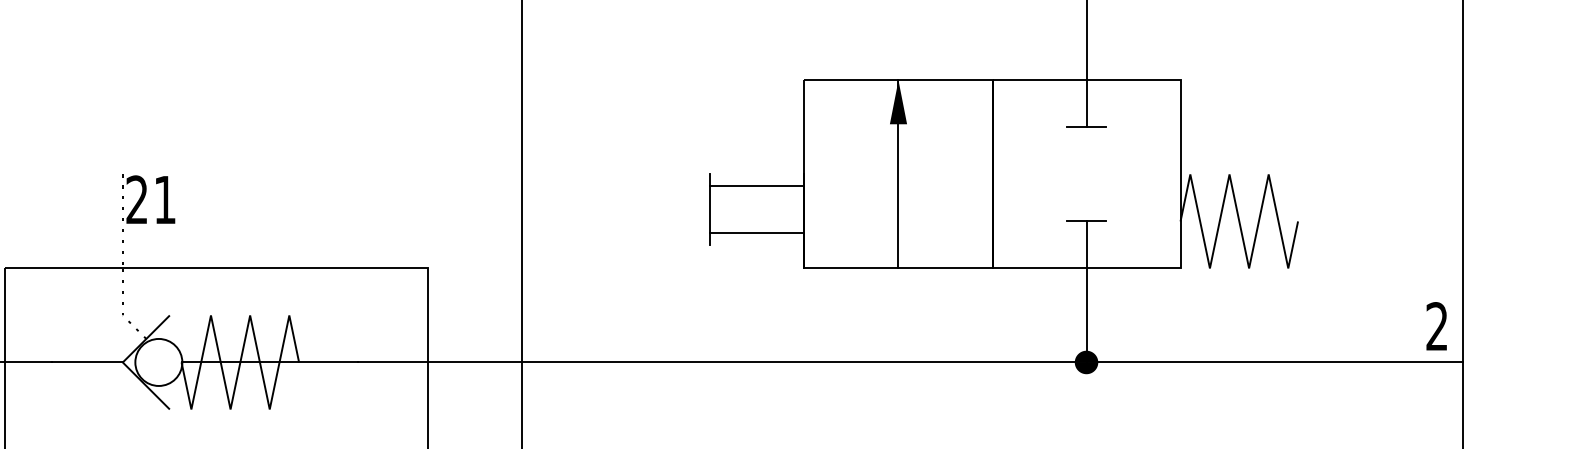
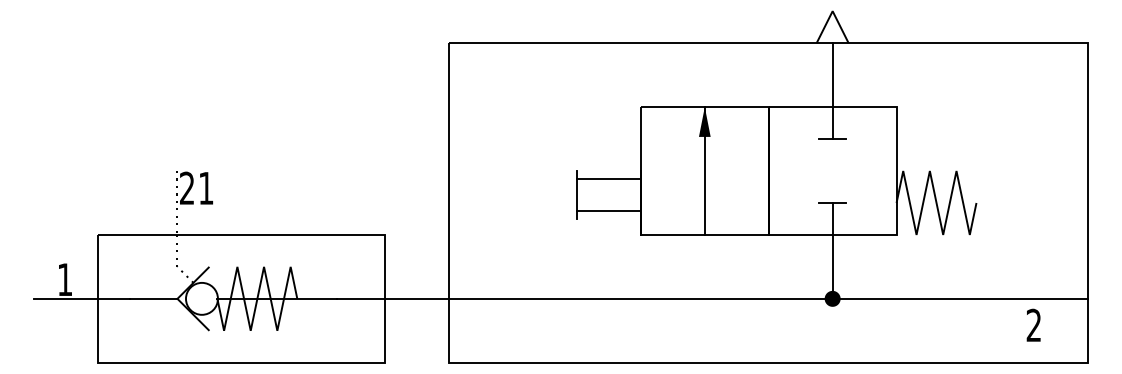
text: (1436, 325) -> (1033, 324), moved

